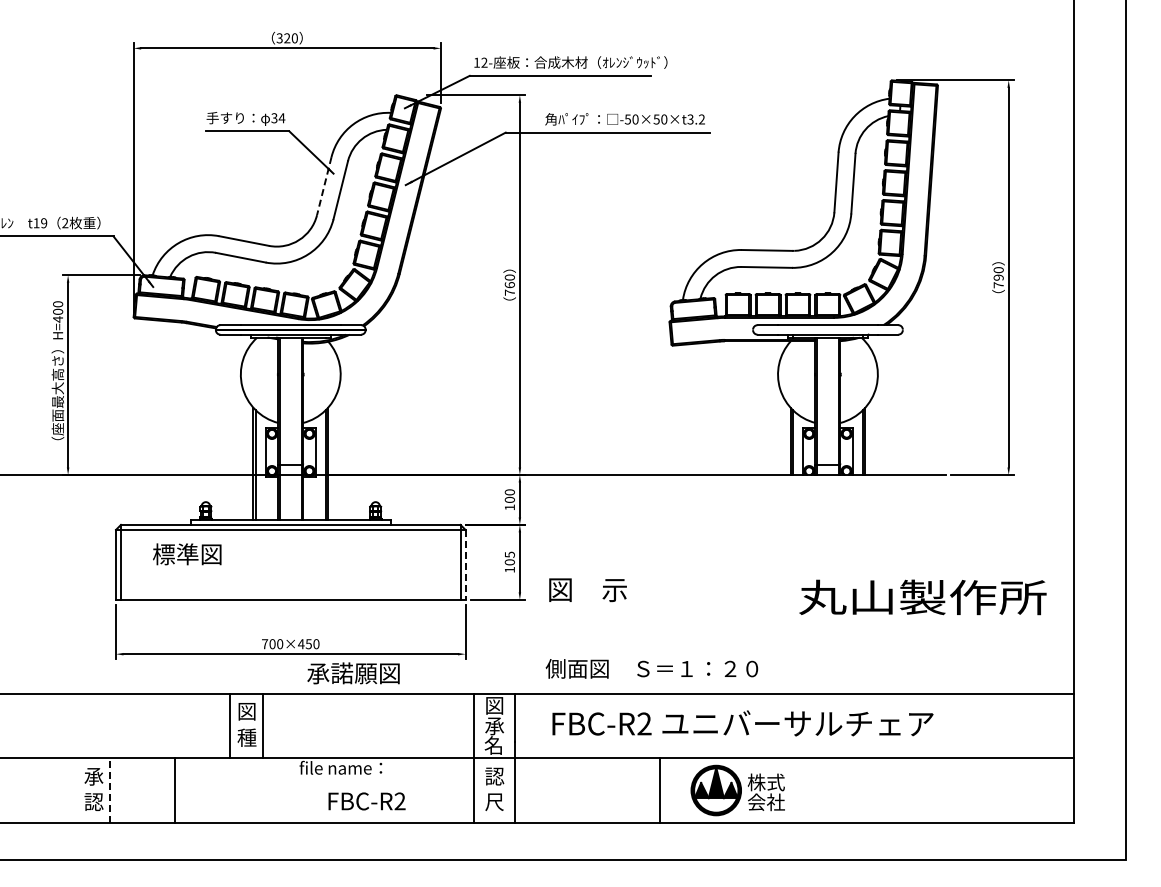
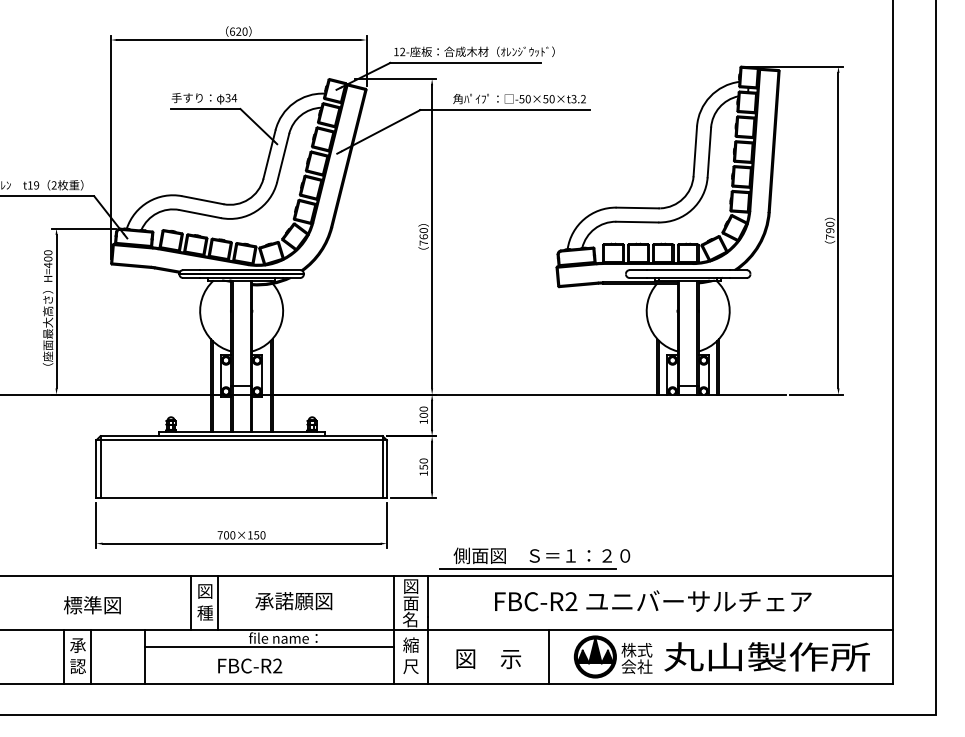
text: (279, 38) -> (232, 31), 320 -> 620
line: (324, 186) -> (269, 154), dashed -> solid
text: (187, 554) -> (92, 605), moved
text: (509, 558) -> (423, 464), 105 -> 150
line: (465, 564) -> (386, 469), dashed -> solid
text: (587, 590) -> (488, 659), moved
text: (922, 597) -> (766, 656), moved
text: (301, 644) -> (250, 535), 700×450 -> 700×150
text: (353, 673) -> (293, 601), moved
line: (635, 684) -> (528, 568), added
text: (742, 723) -> (652, 601), moved
text: (494, 726) -> (411, 603), 承 -> 面
text: (494, 776) -> (411, 645), 認 -> 縮
line: (324, 778) -> (269, 646), added
line: (77, 790) -> (64, 656), added
line: (109, 790) -> (90, 656), dashed -> solid
text: (366, 801) -> (249, 666), moved

